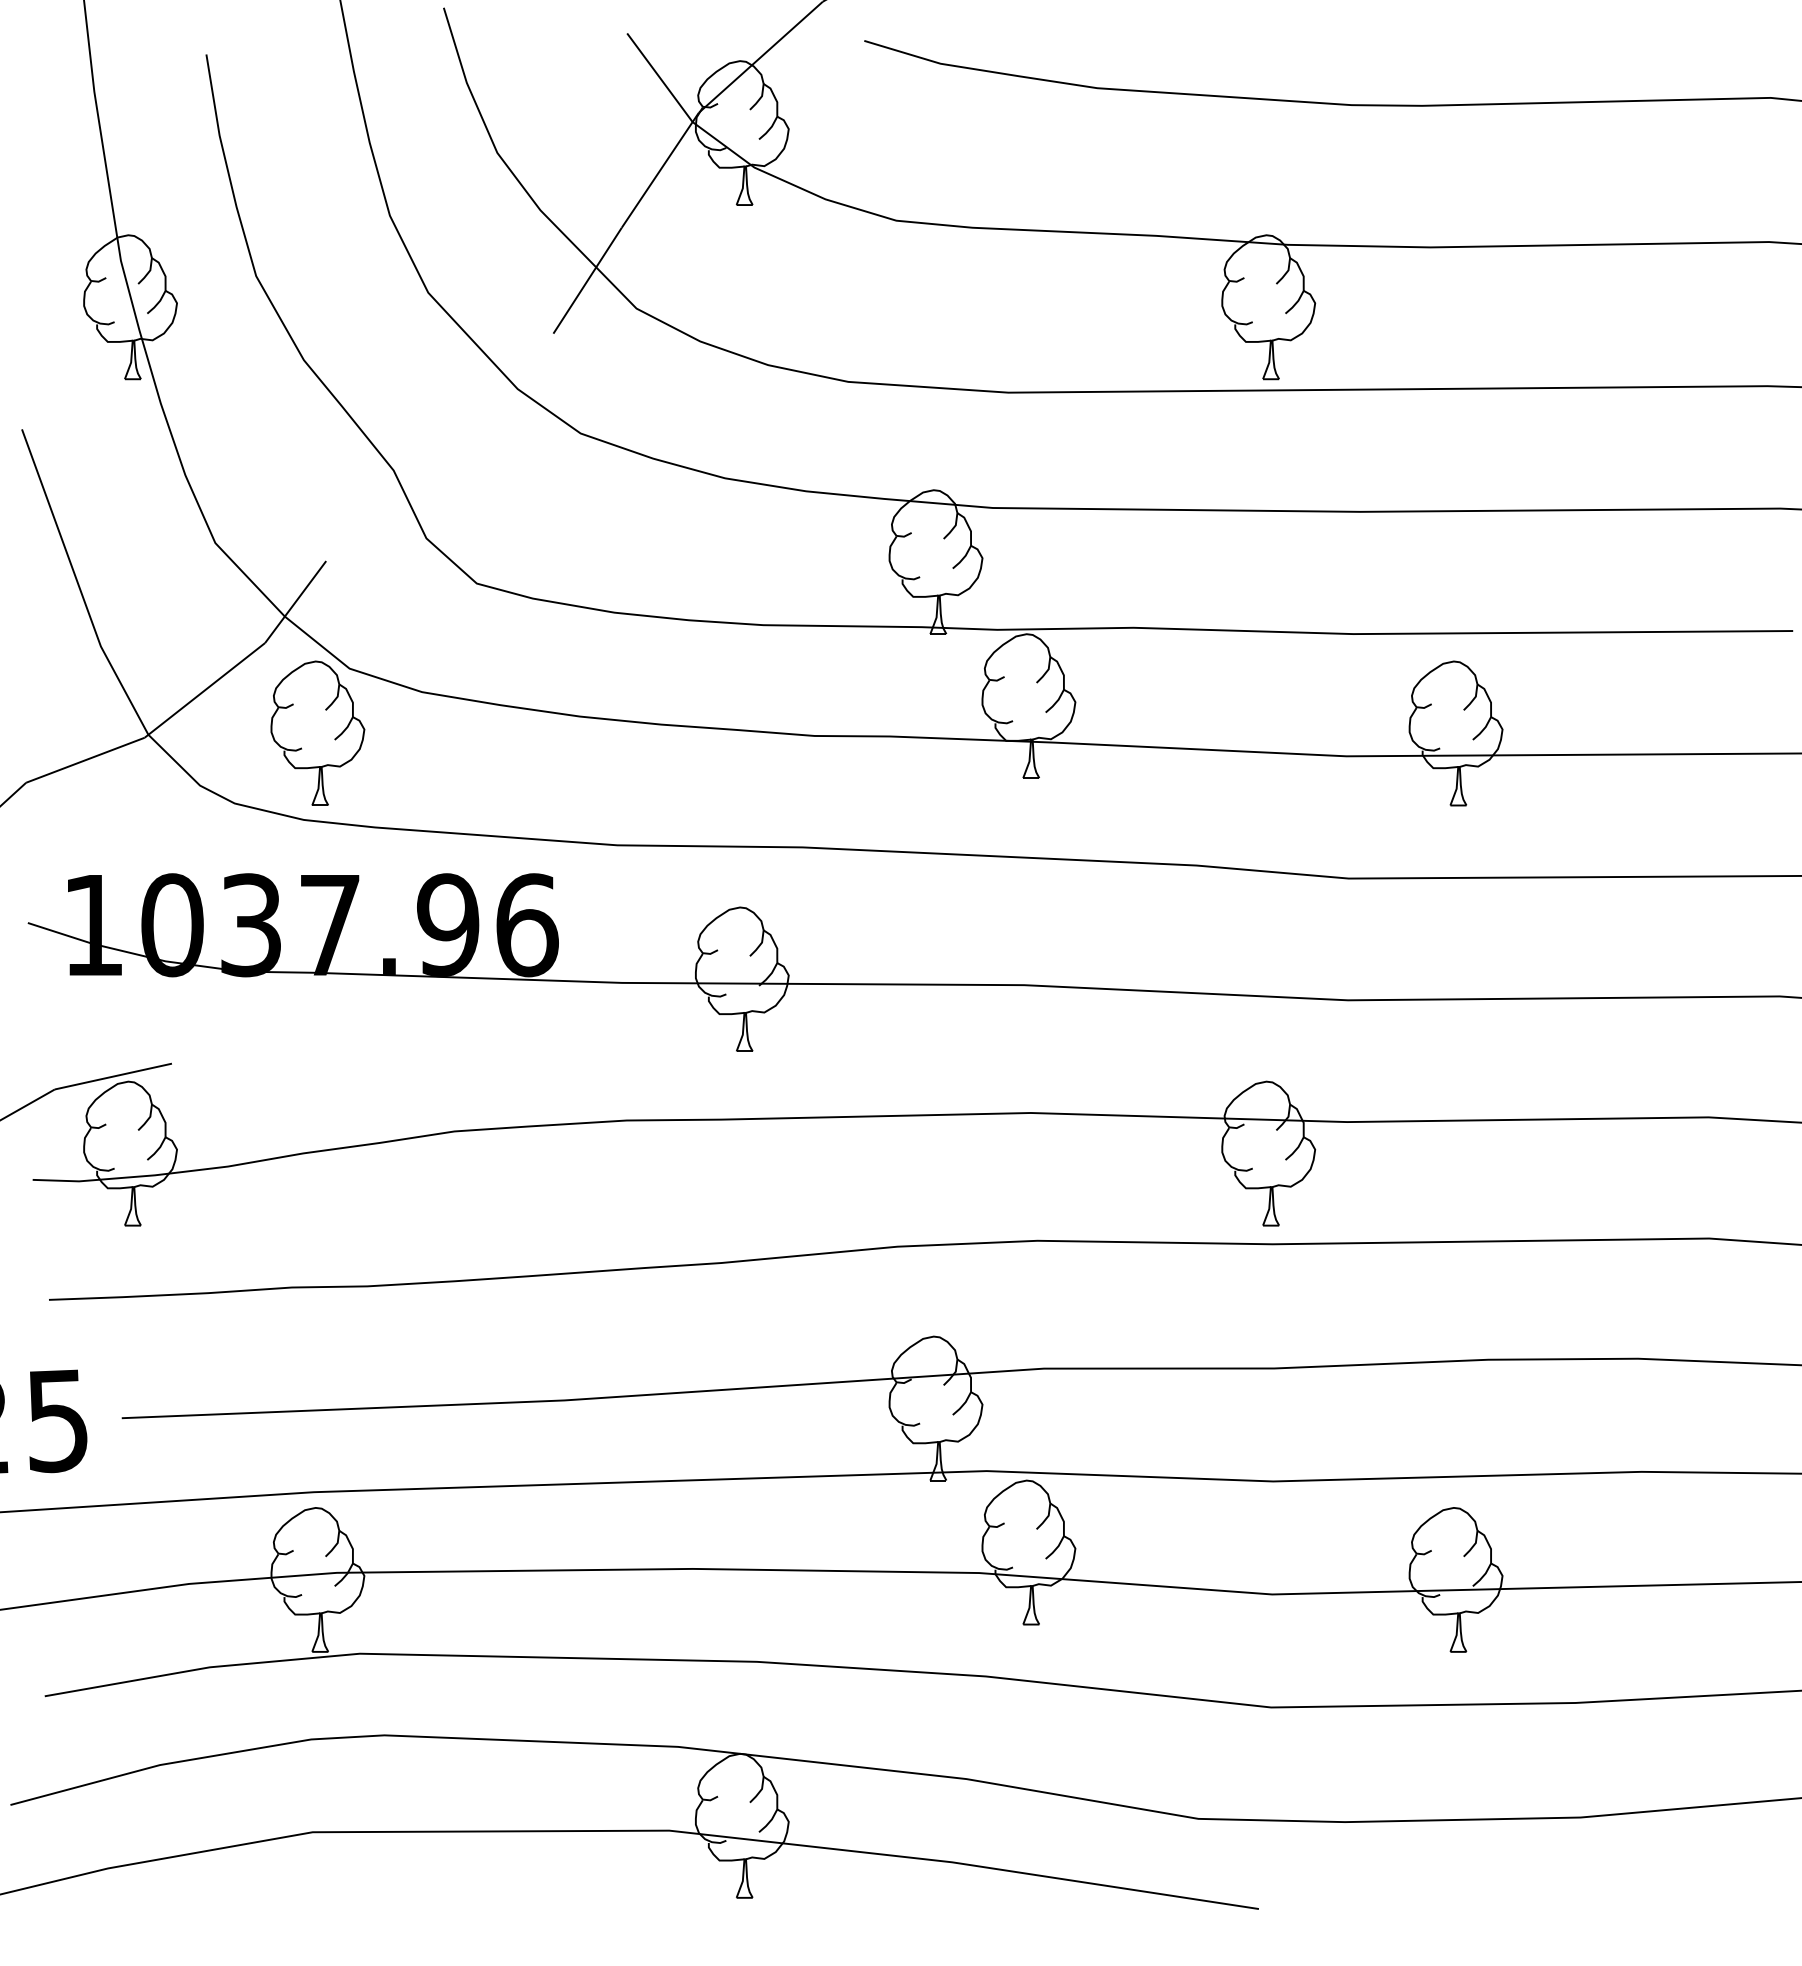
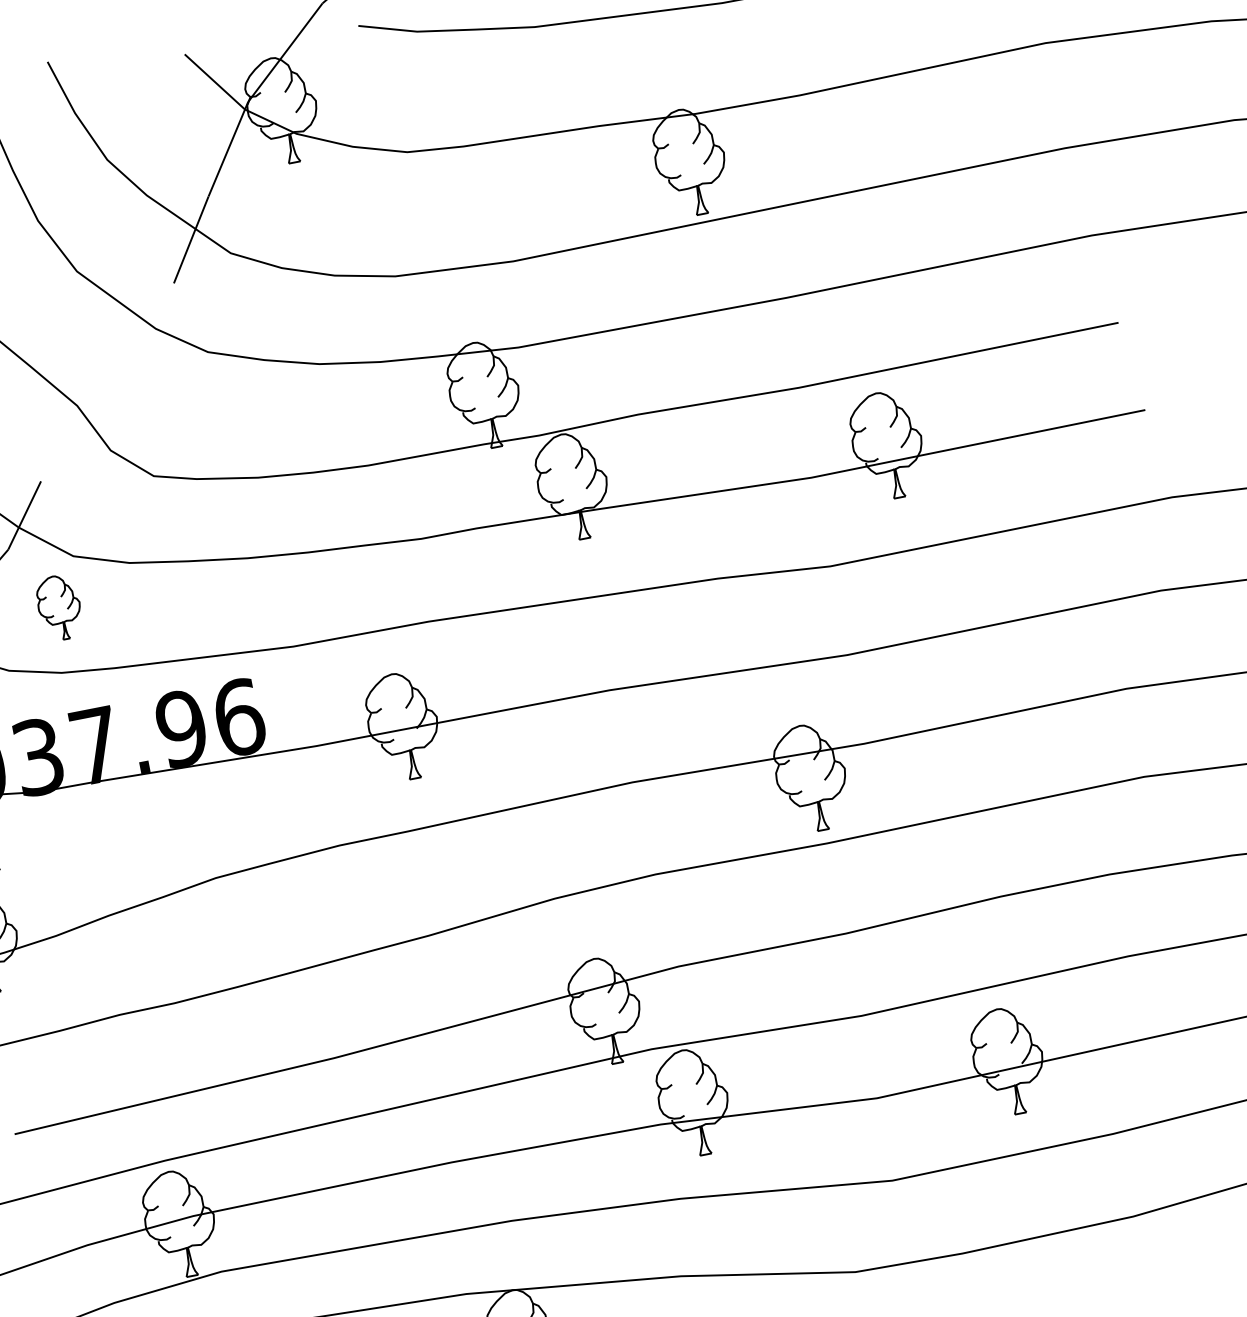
part: (317, 732) -> (59, 607), size x0.6

